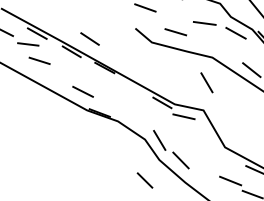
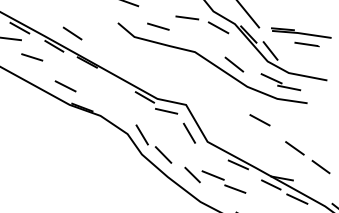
line: (39, 60) -> (32, 57), moved
line: (205, 81) -> (188, 132), moved
line: (144, 179) -> (192, 174), moved

